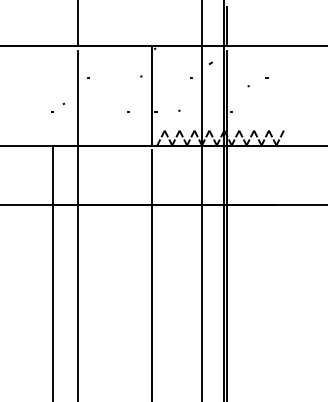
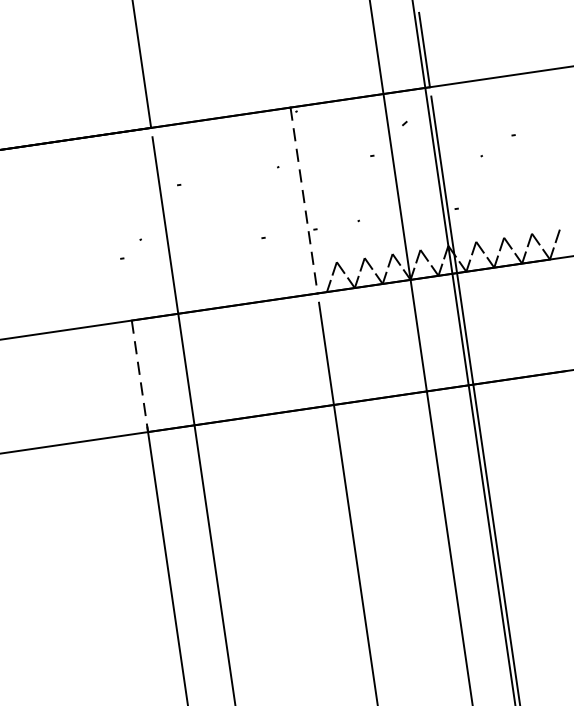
line: (152, 95) -> (304, 199), solid -> dashed
line: (53, 175) -> (140, 376), solid -> dashed

